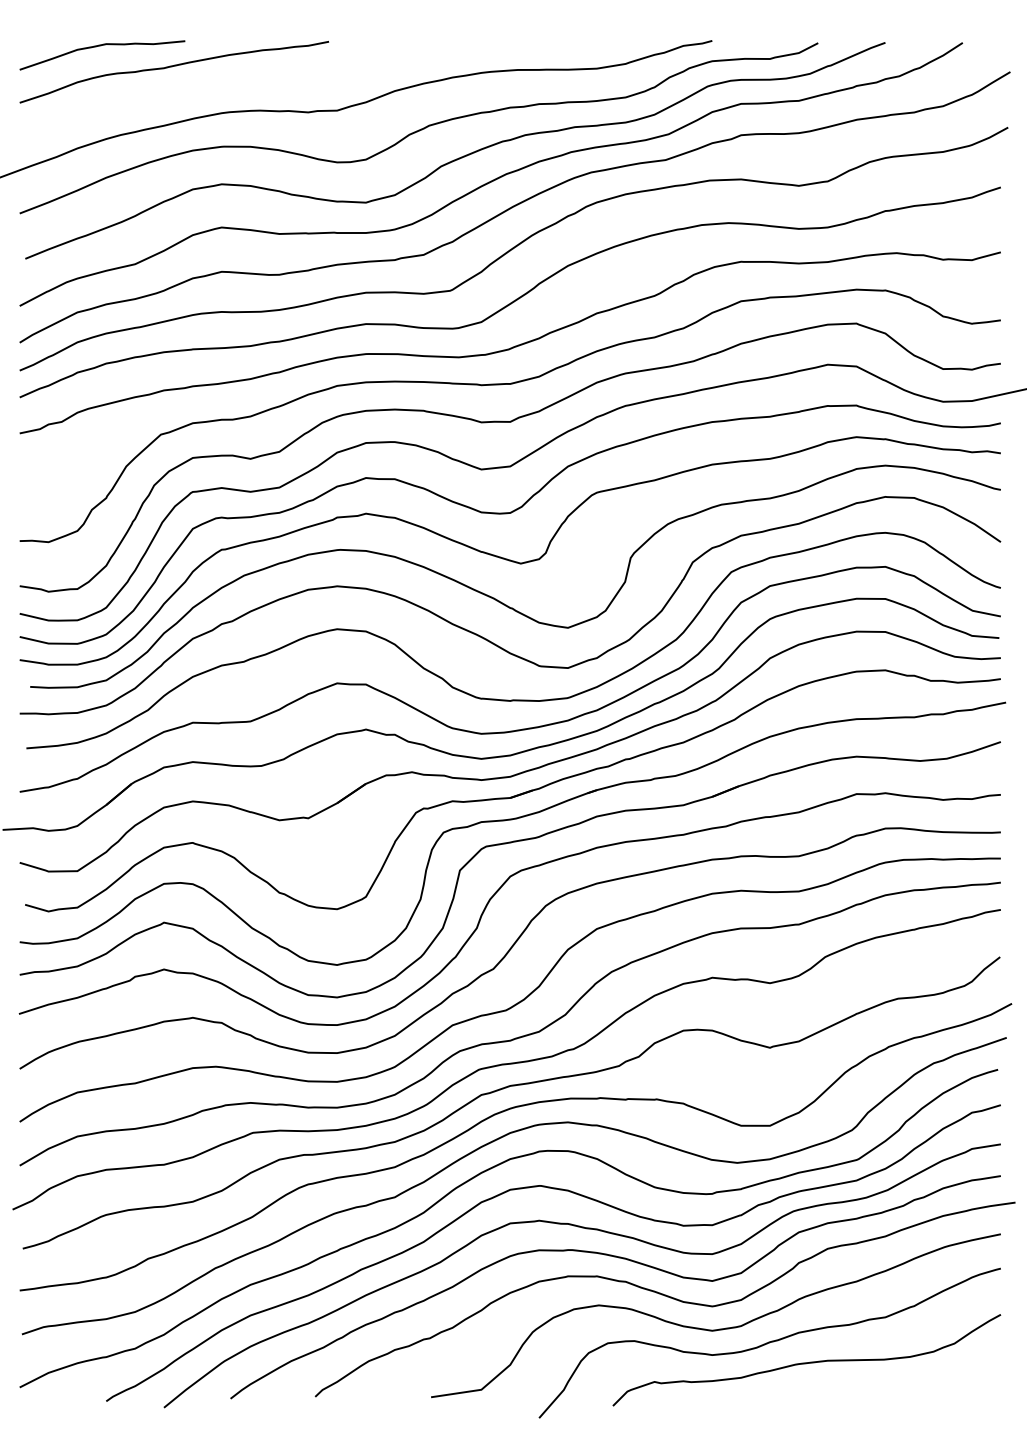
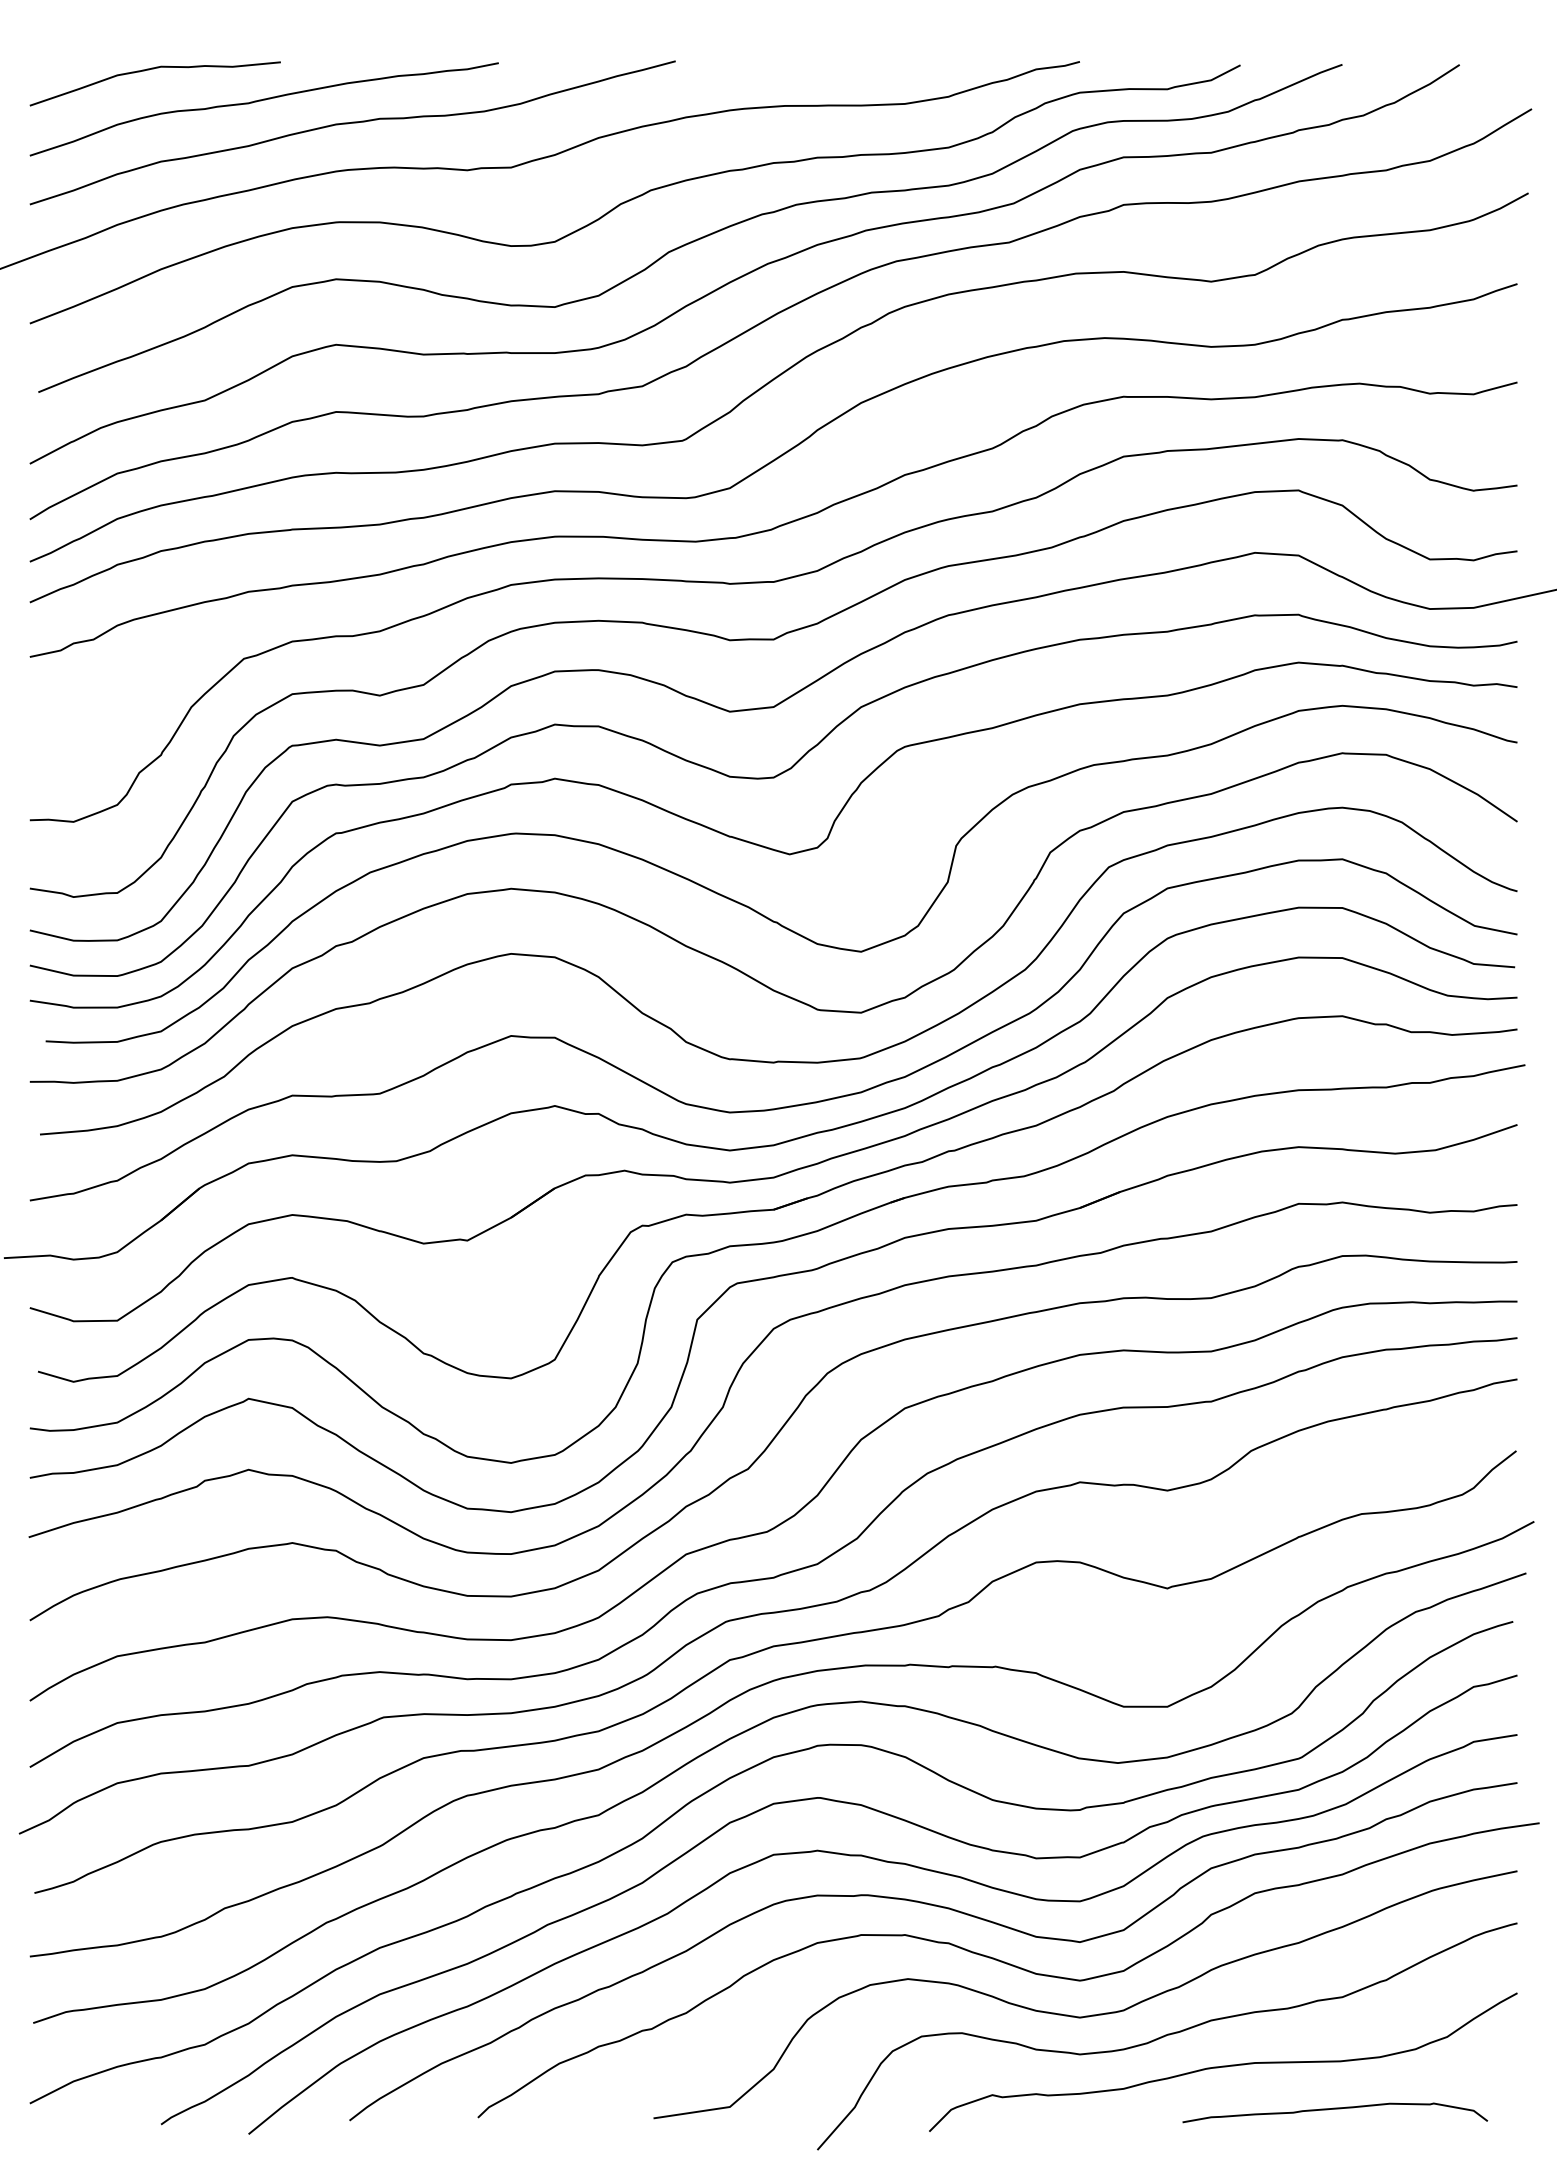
curve: (231, 82) -> (350, 124), added
curve: (880, 1391) -> (1334, 2109), added

